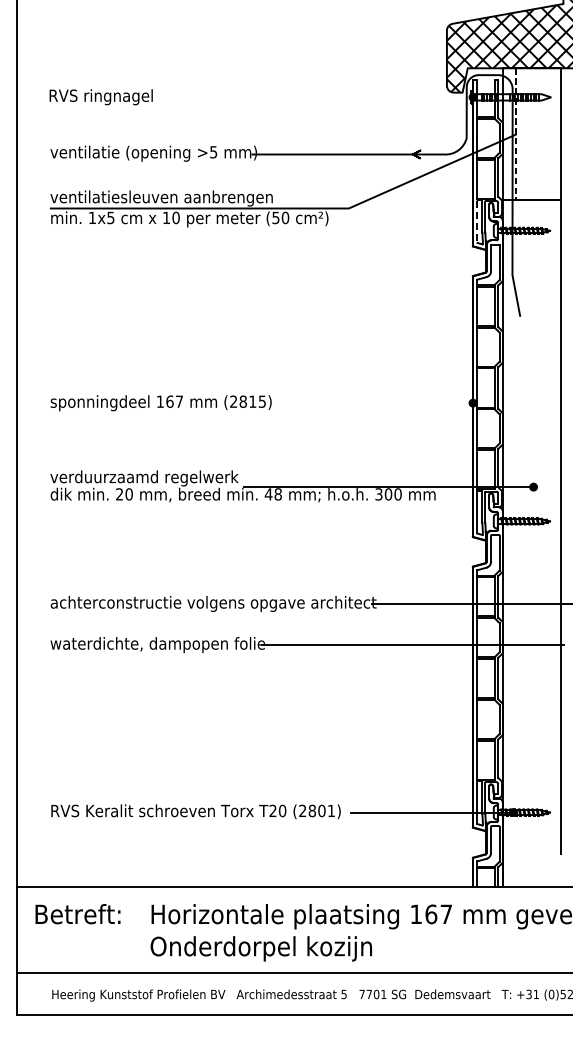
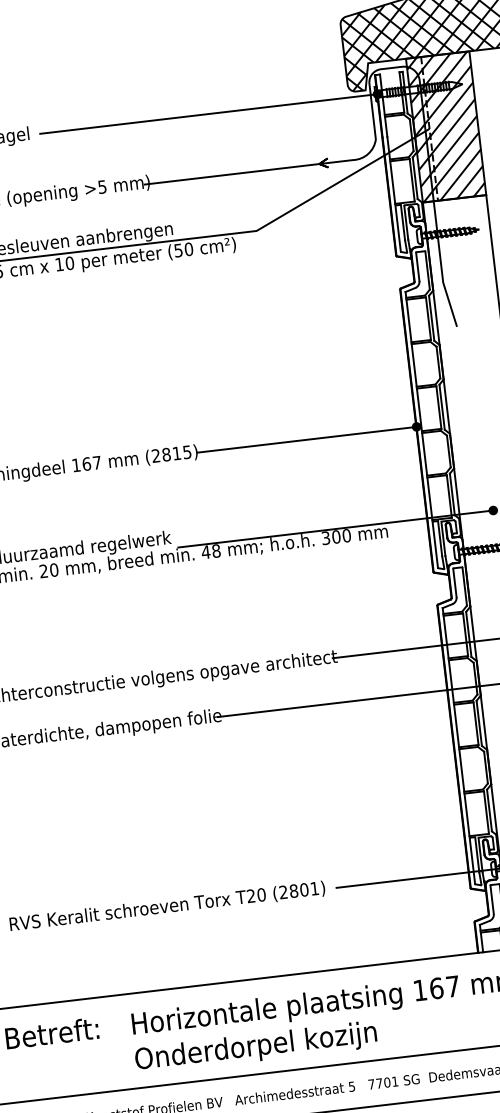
line: (317, 97) -> (208, 114), added
hatch: (531, 134) -> (445, 127), added
line: (477, 221) -> (398, 228), dashed -> solid
line: (372, 403) -> (307, 440), added

